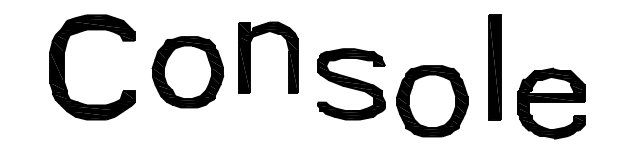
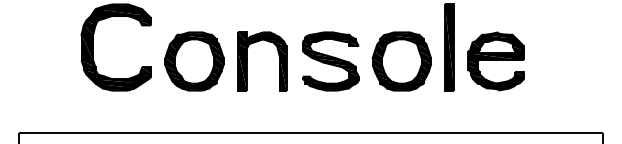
part: (250, 57) -> (247, 61), moved
part: (187, 72) -> (194, 61), moved
part: (432, 101) -> (401, 61), moved
part: (550, 103) -> (495, 61), moved

